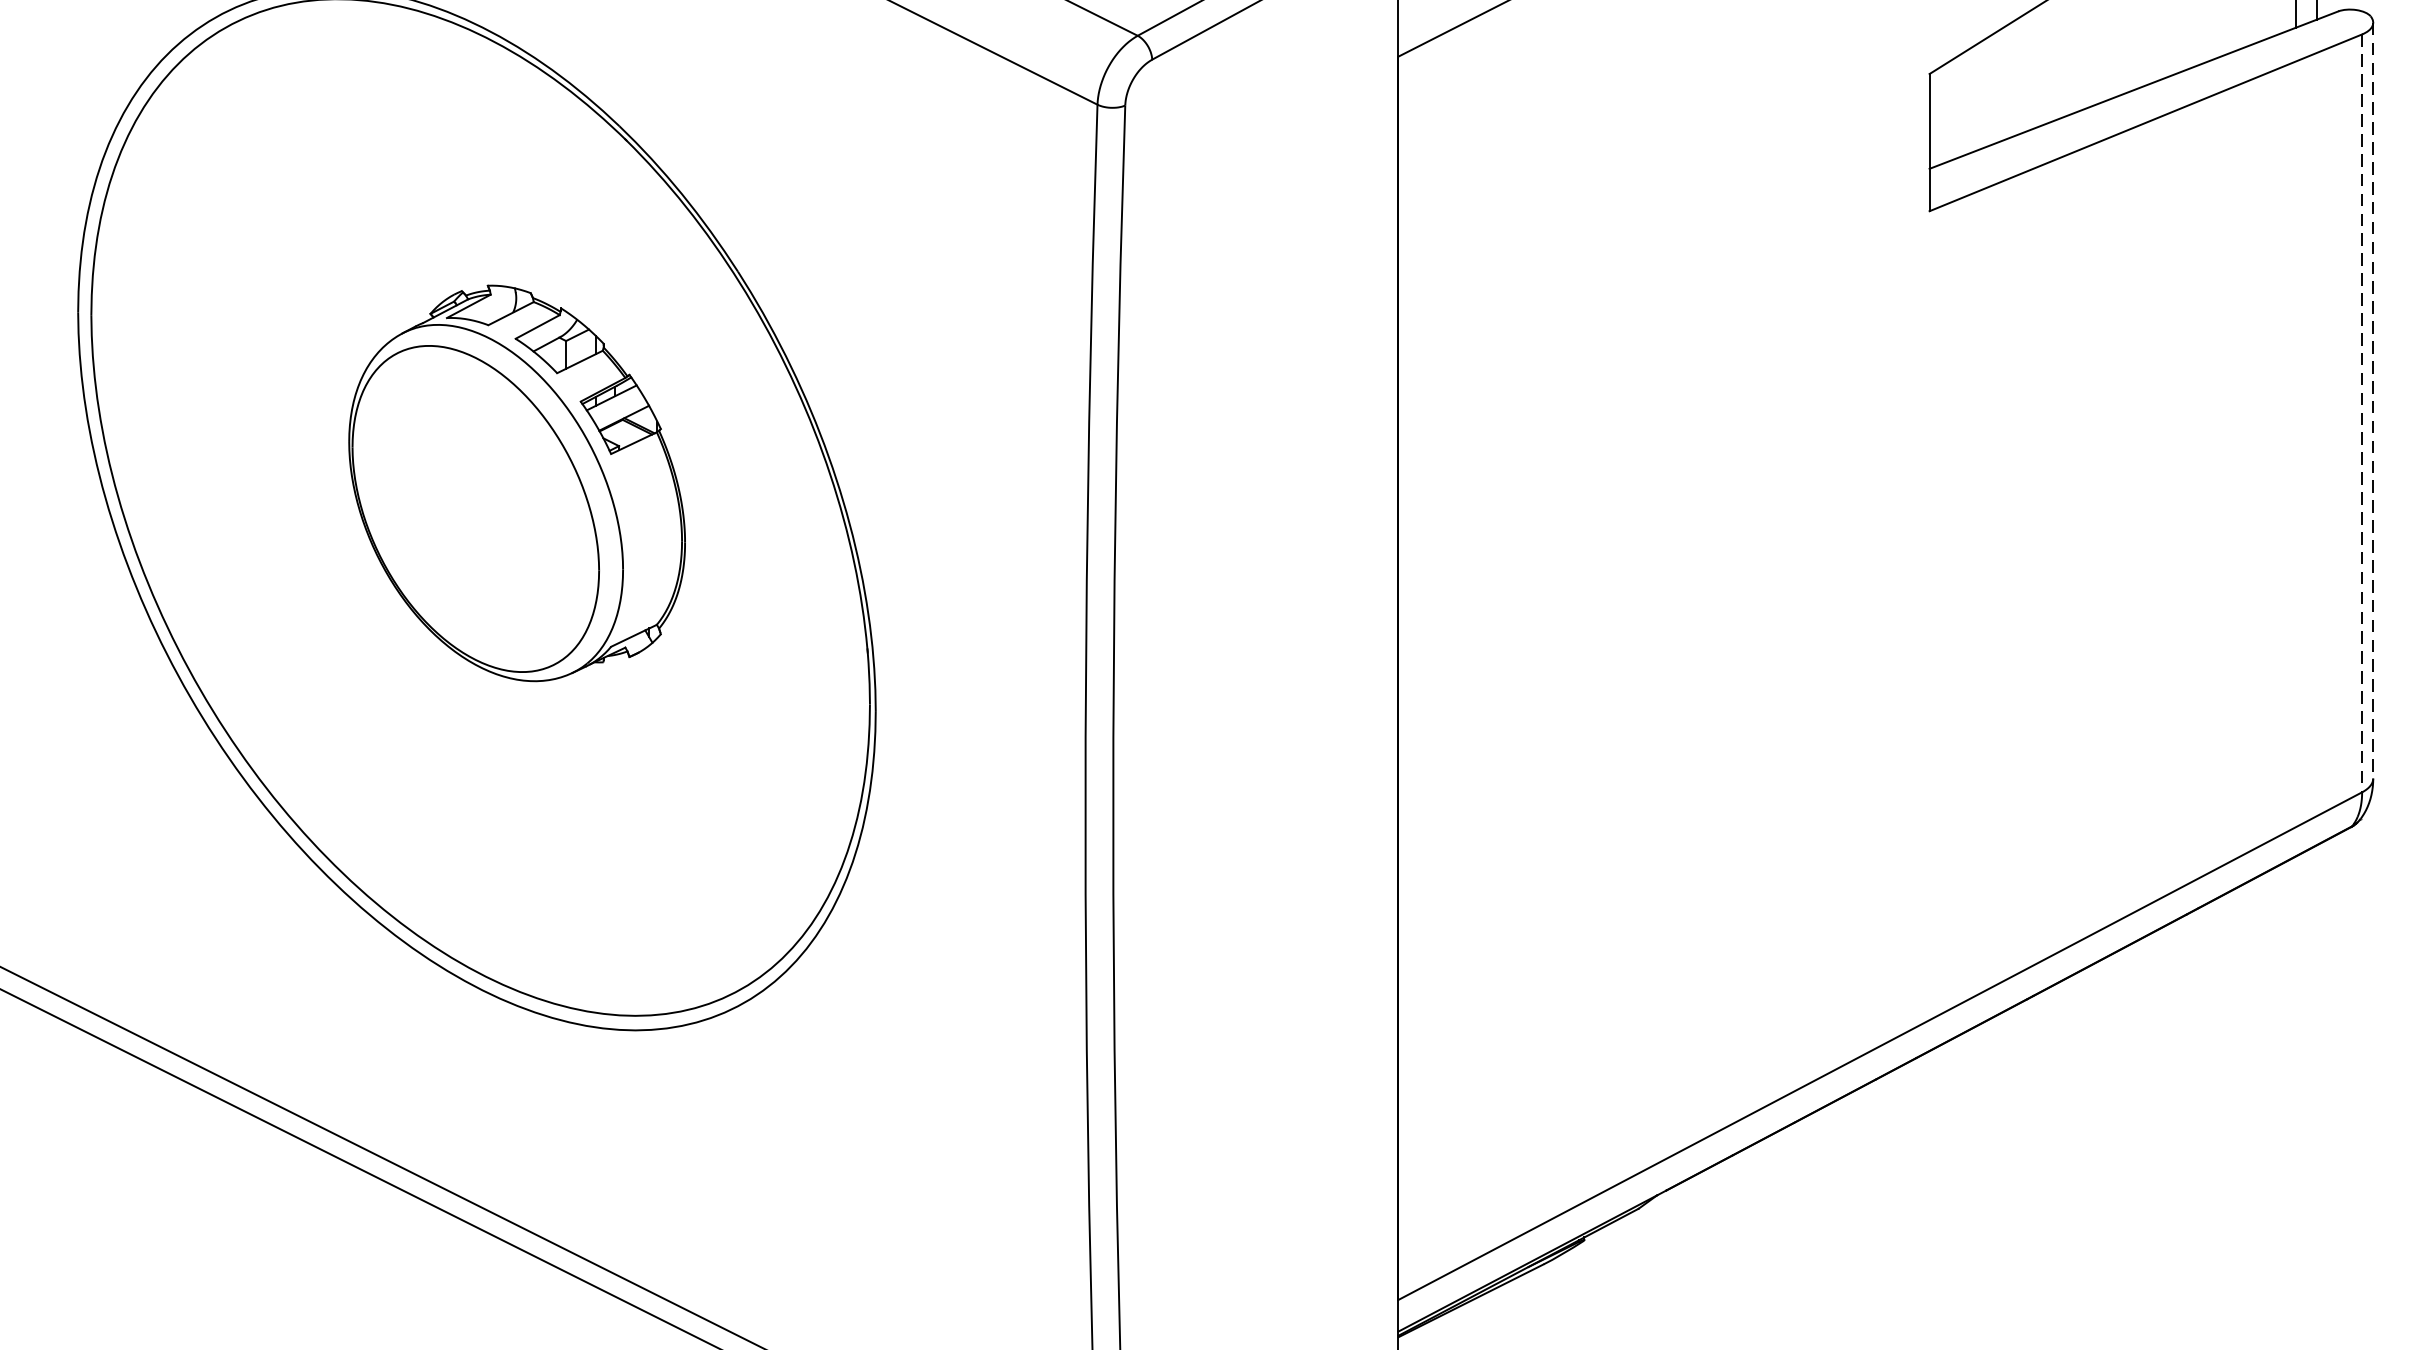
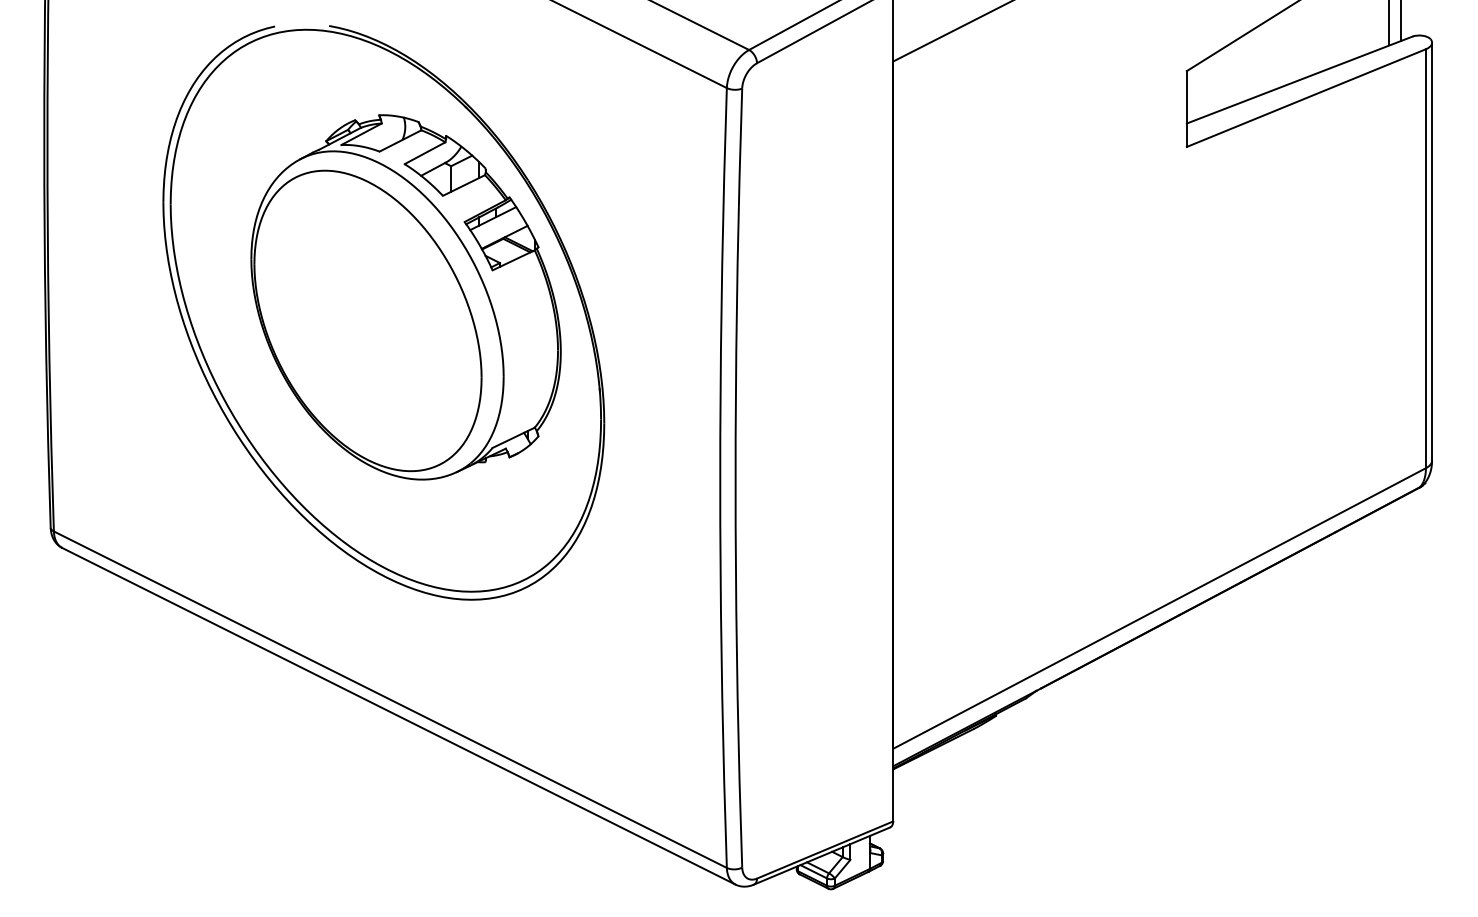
line: (2373, 400) -> (1432, 251), dashed -> solid
line: (2361, 414) -> (1425, 259), dashed -> solid
part: (516, 483) -> (405, 297), size x1.67

